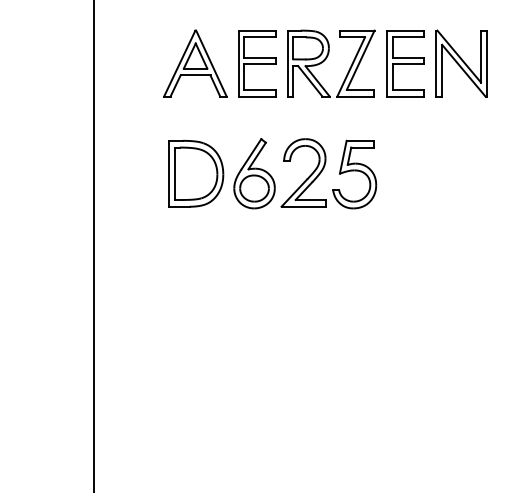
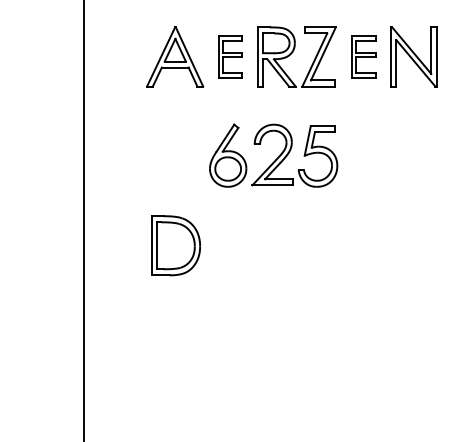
part: (257, 63) -> (230, 56), size x0.7
part: (405, 63) -> (363, 56), size x0.7
part: (195, 173) -> (175, 245), moved

